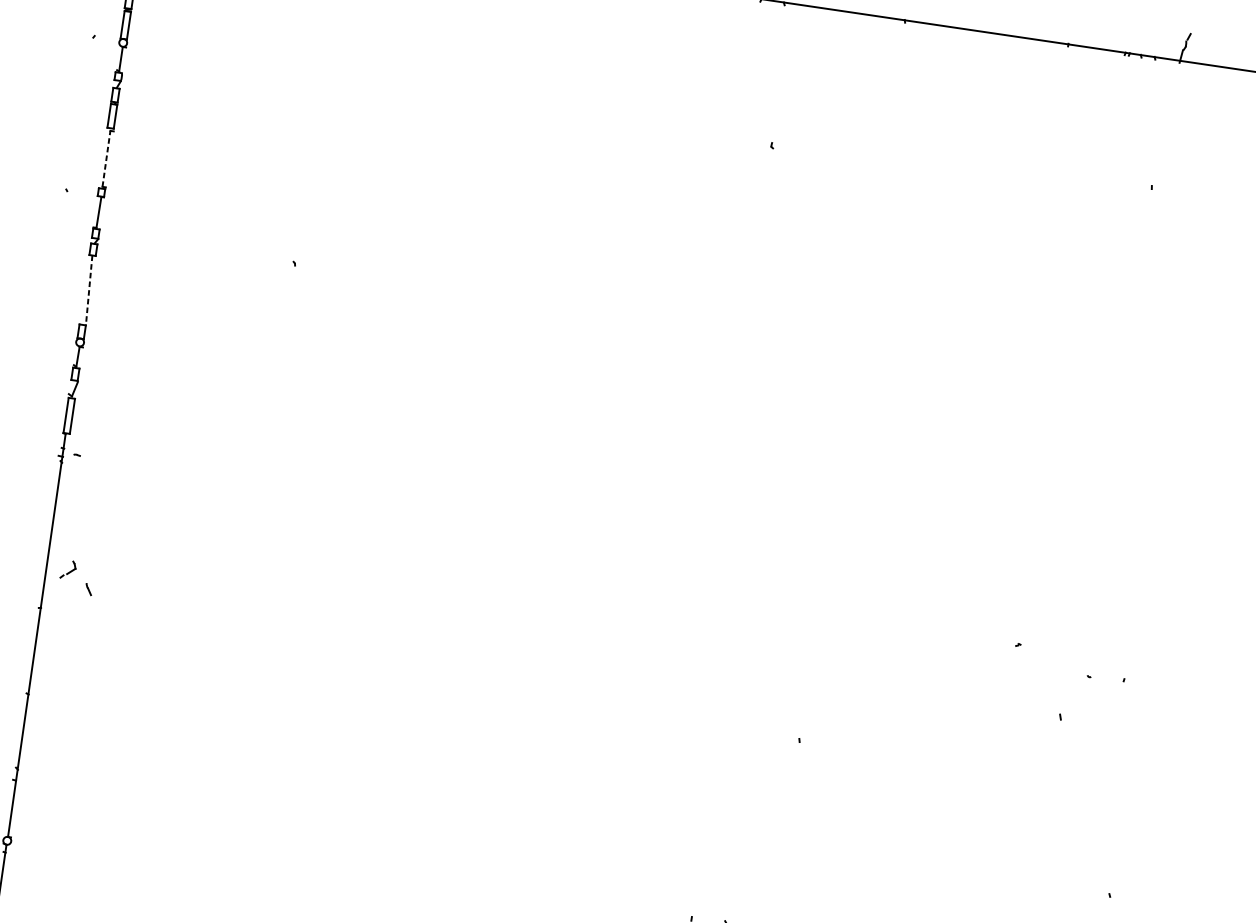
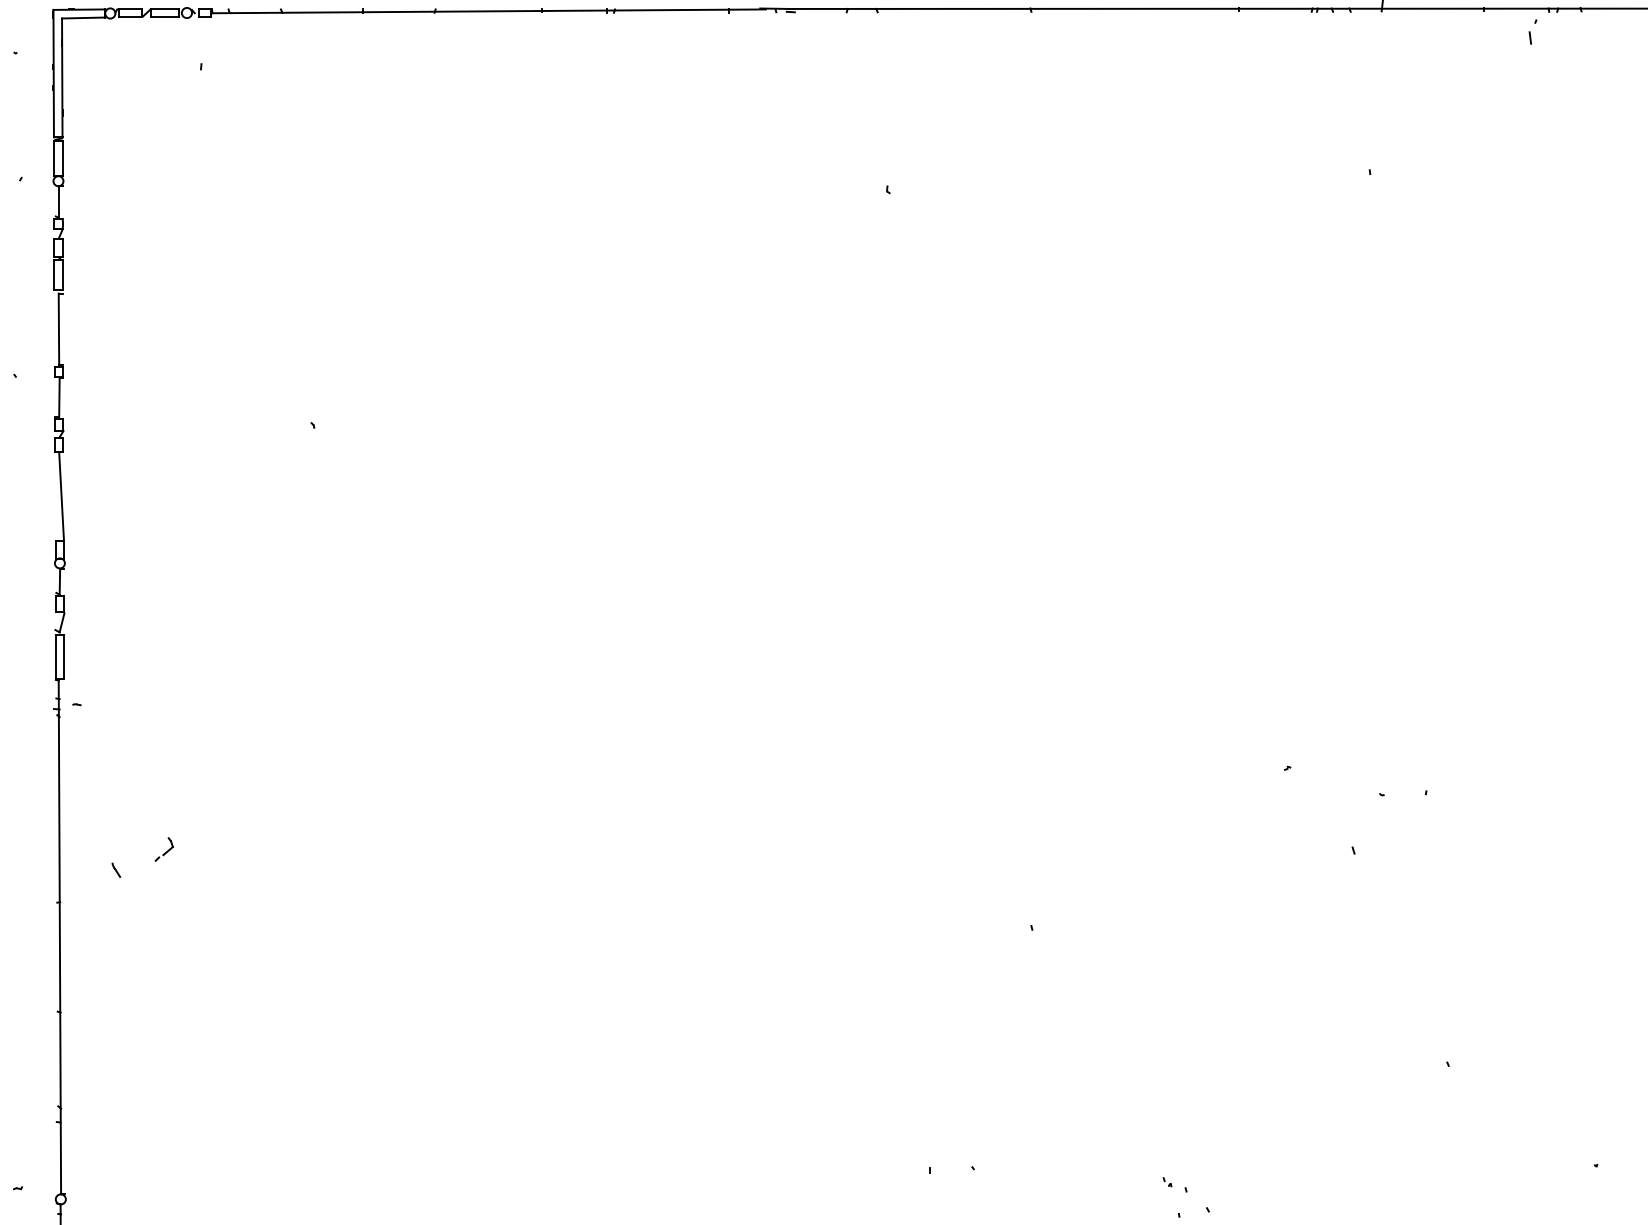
line: (106, 159) -> (58, 329), dashed -> solid
line: (89, 290) -> (61, 496), dashed -> solid
part: (67, 569) -> (163, 849), moved

